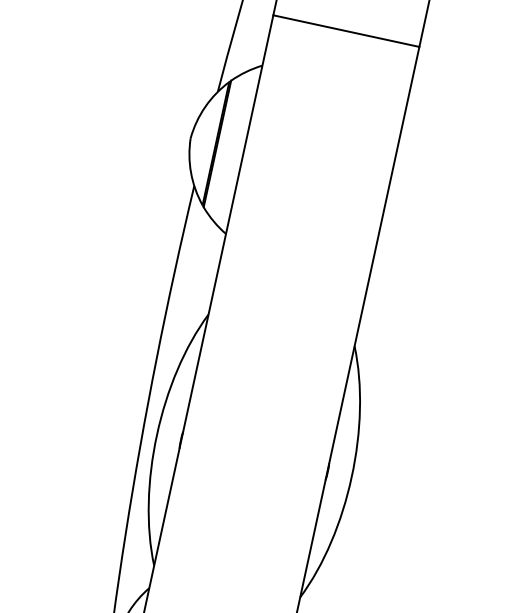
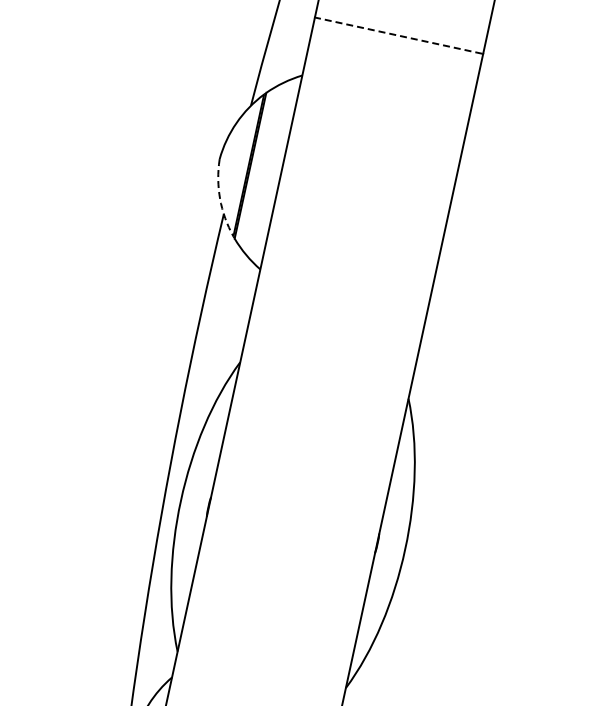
line: (345, 30) -> (398, 35), solid -> dashed
arc: (191, 172) -> (220, 198), solid -> dashed

